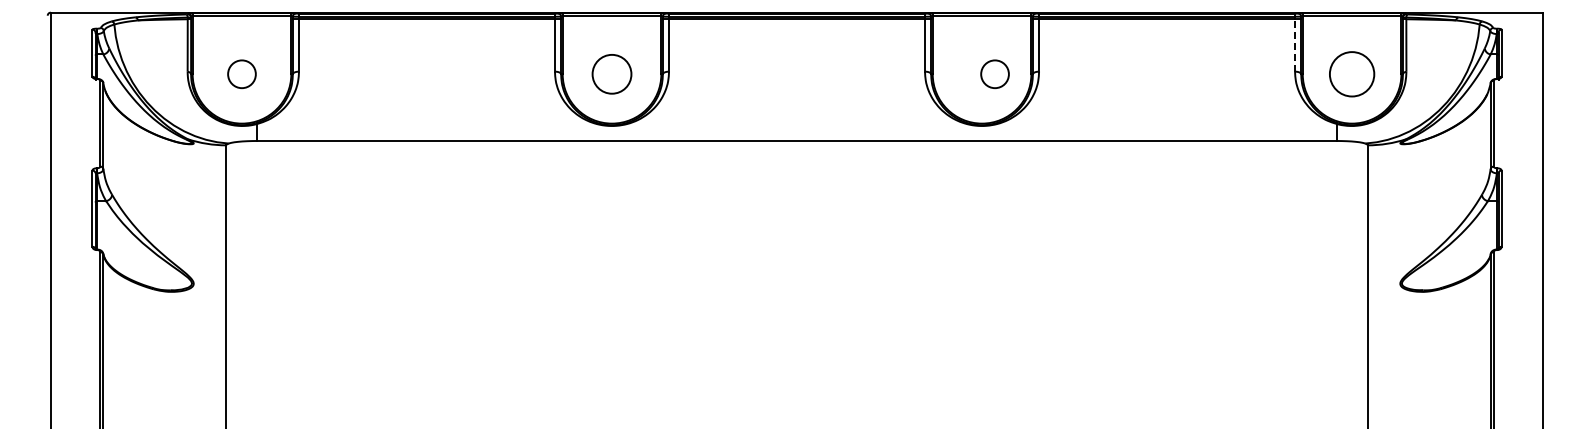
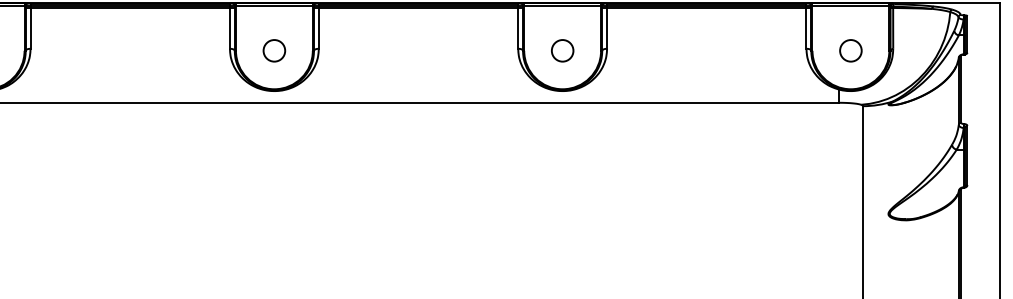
line: (1295, 44) -> (806, 27), dashed -> solid
circle: (611, 74) -> (273, 50), size x0.71
circle: (994, 74) -> (562, 50), moved
circle: (1351, 74) -> (850, 50), size x0.62

